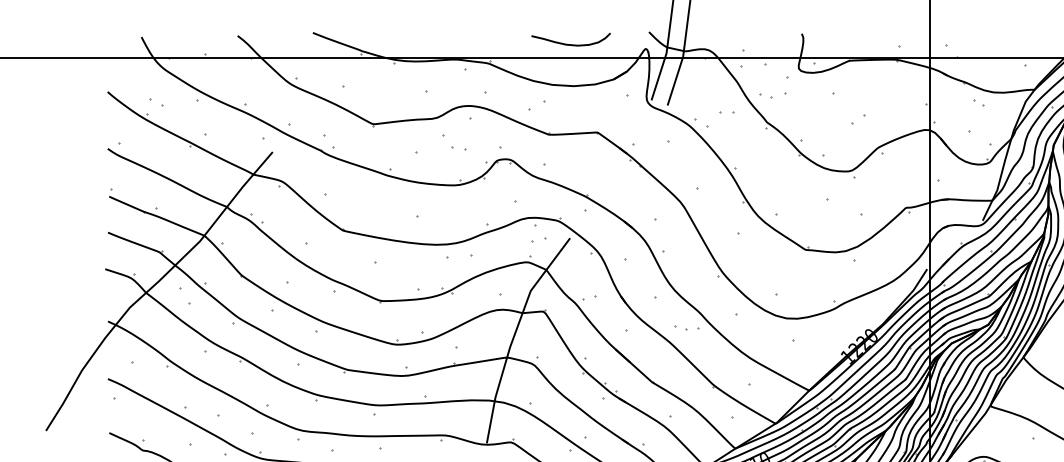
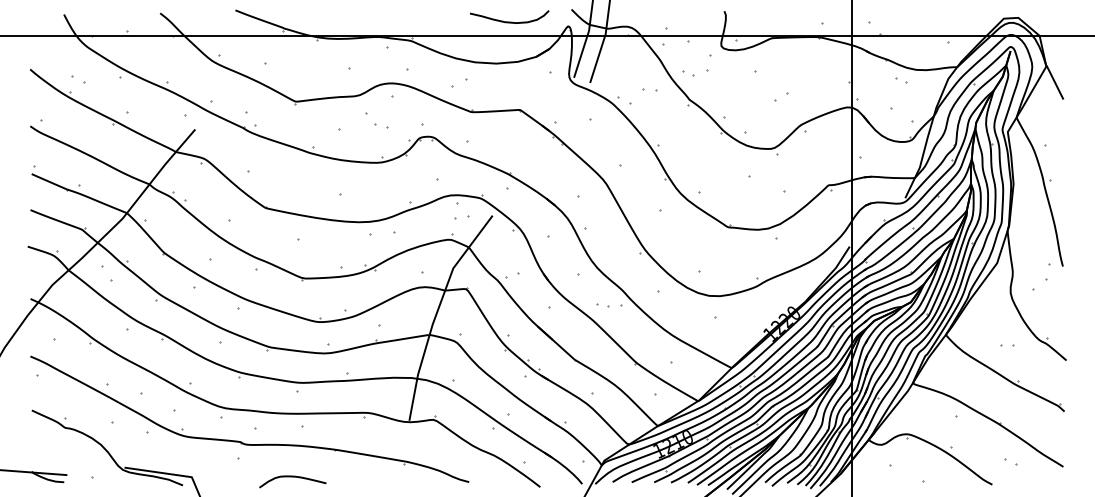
curve: (570, 44) -> (509, 21), moved

